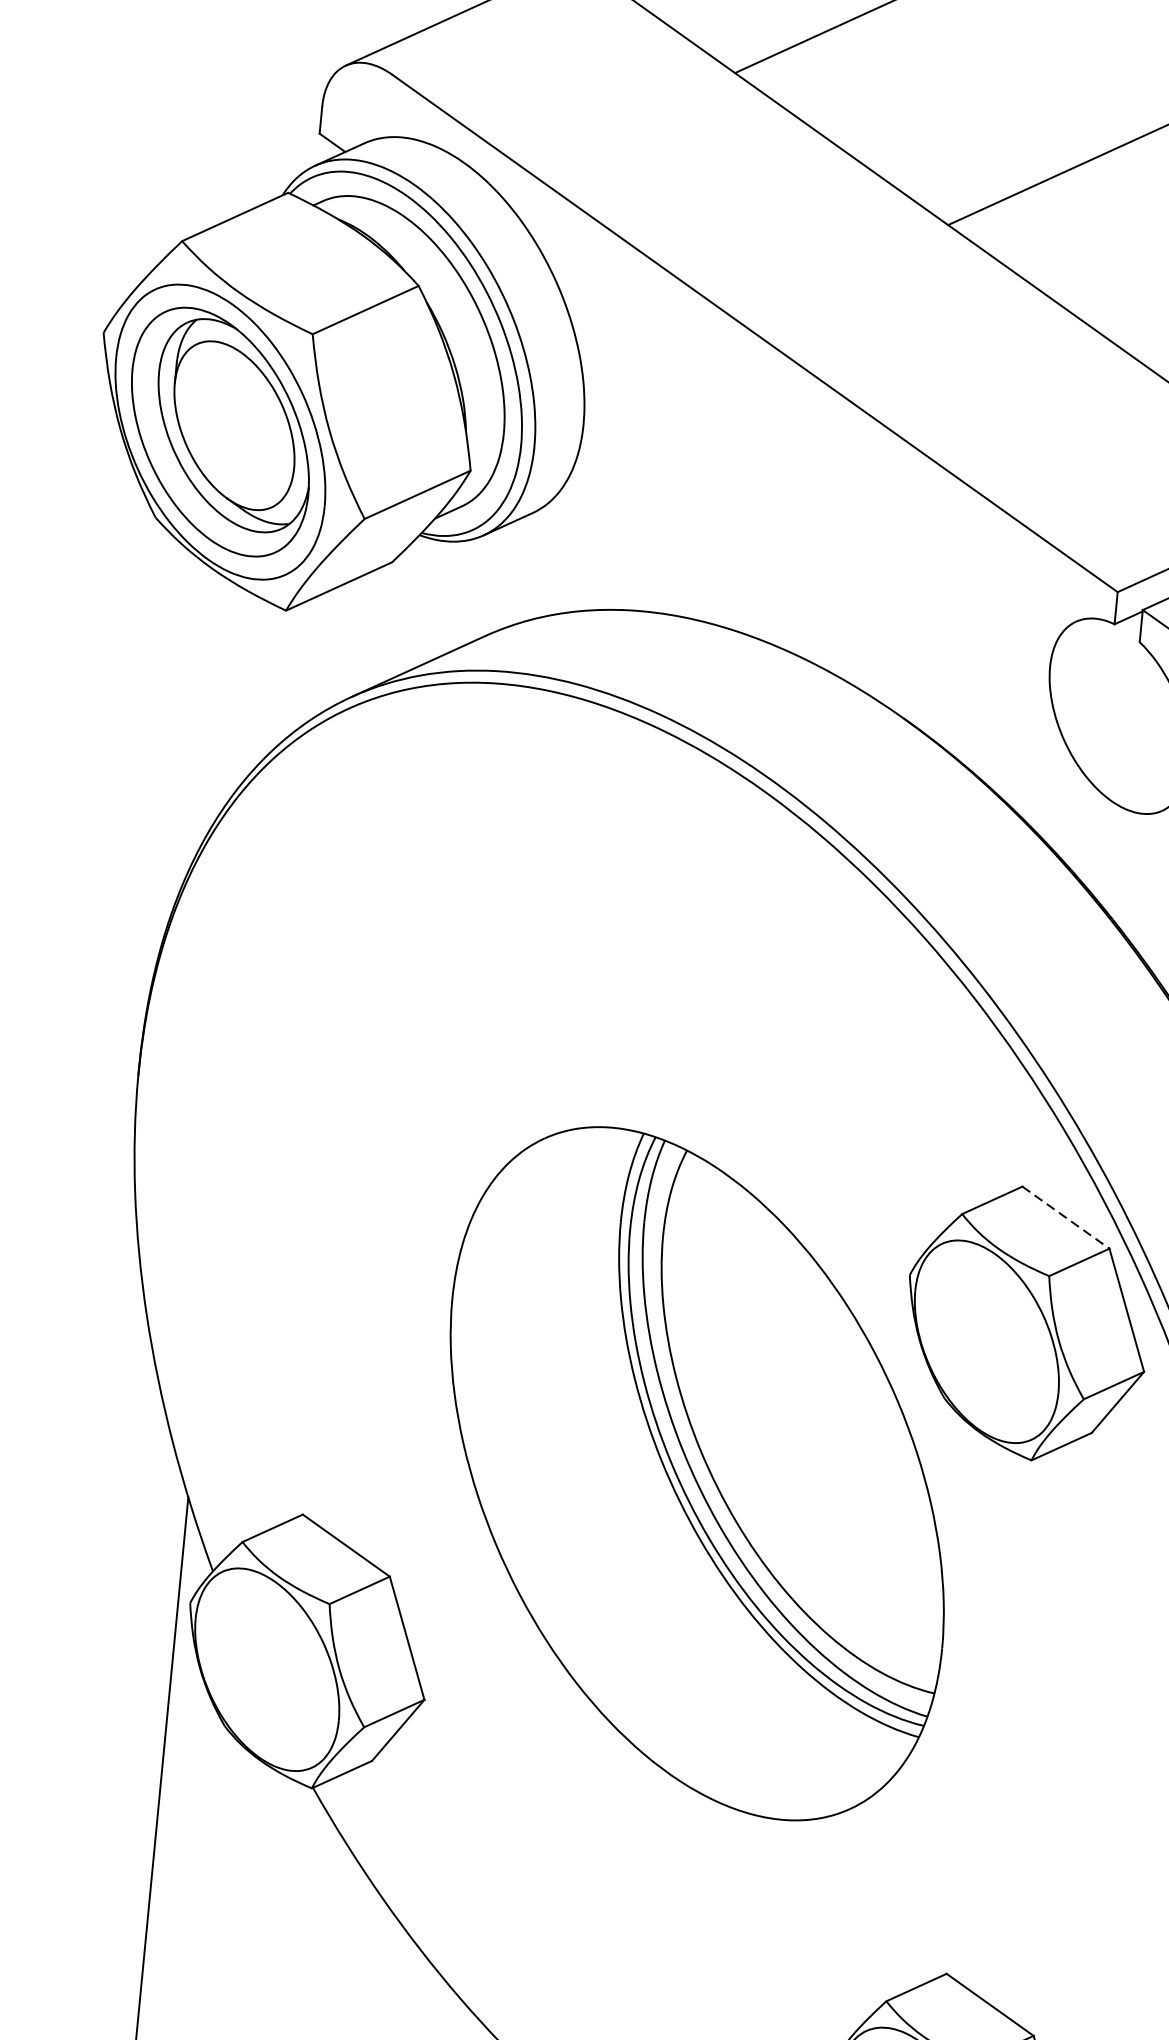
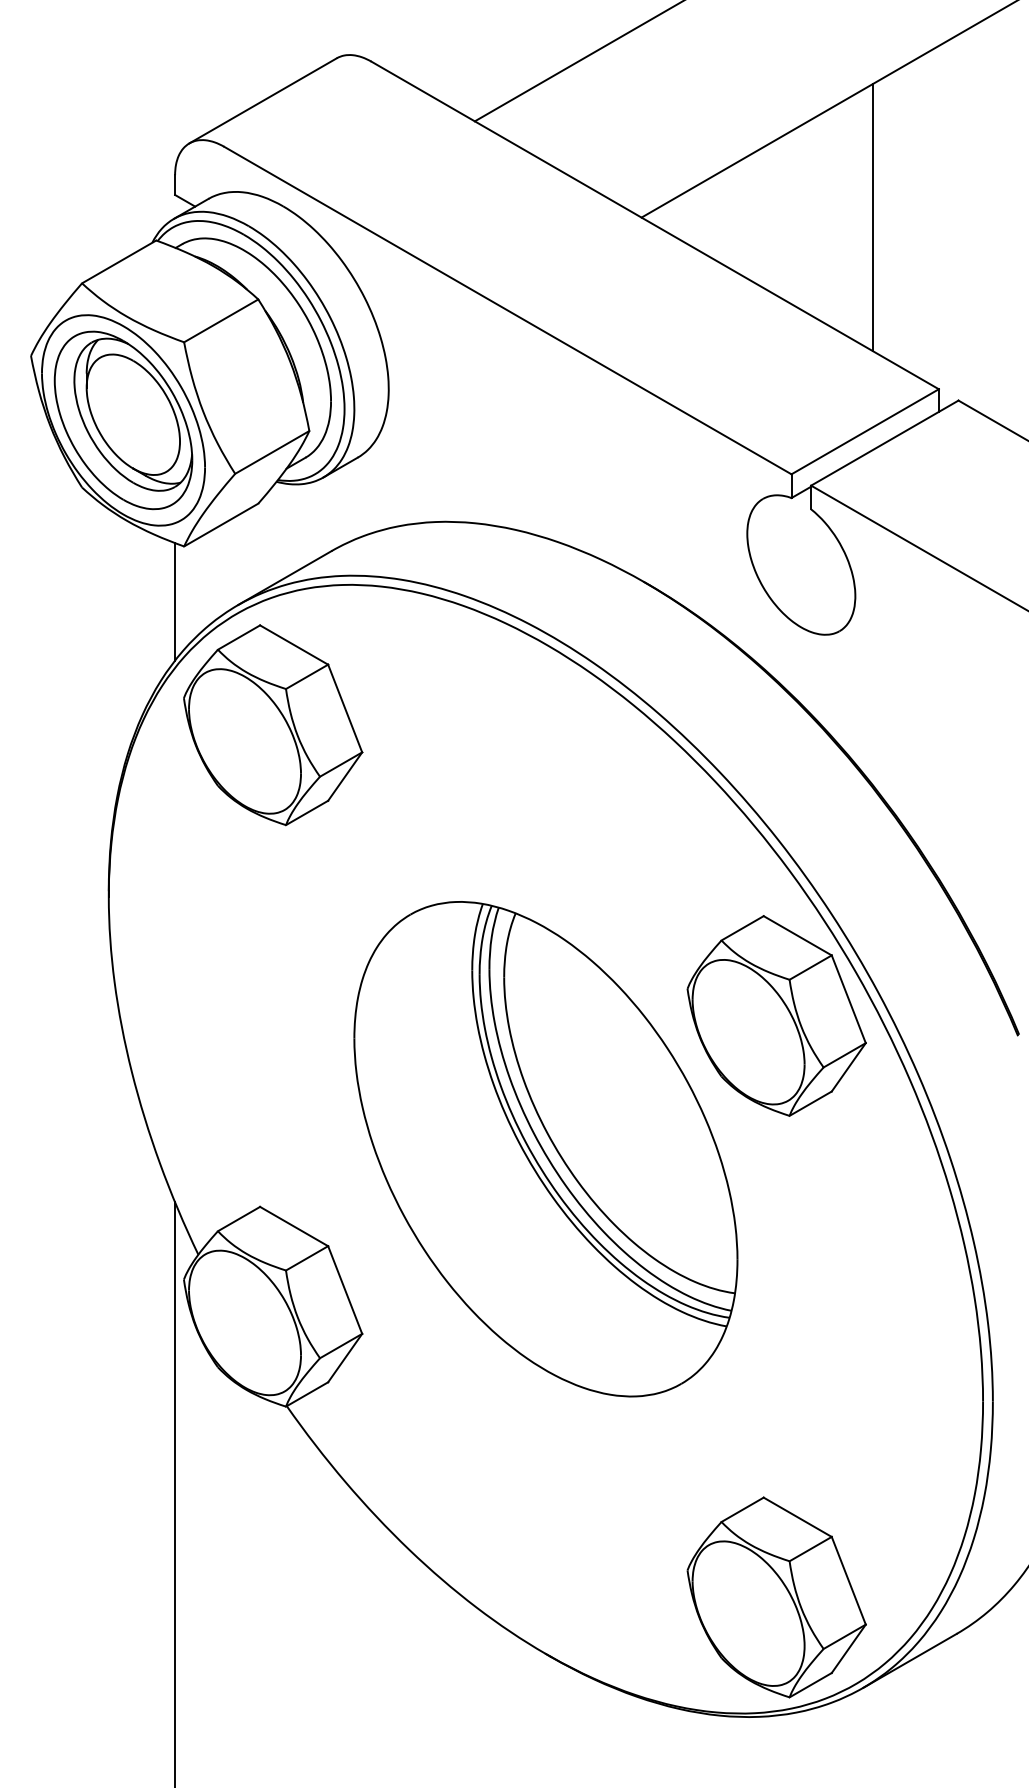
line: (267, 684) -> (175, 601), added
part: (383, 864) -> (273, 725), added
line: (1066, 1218) -> (798, 936), dashed -> solid

